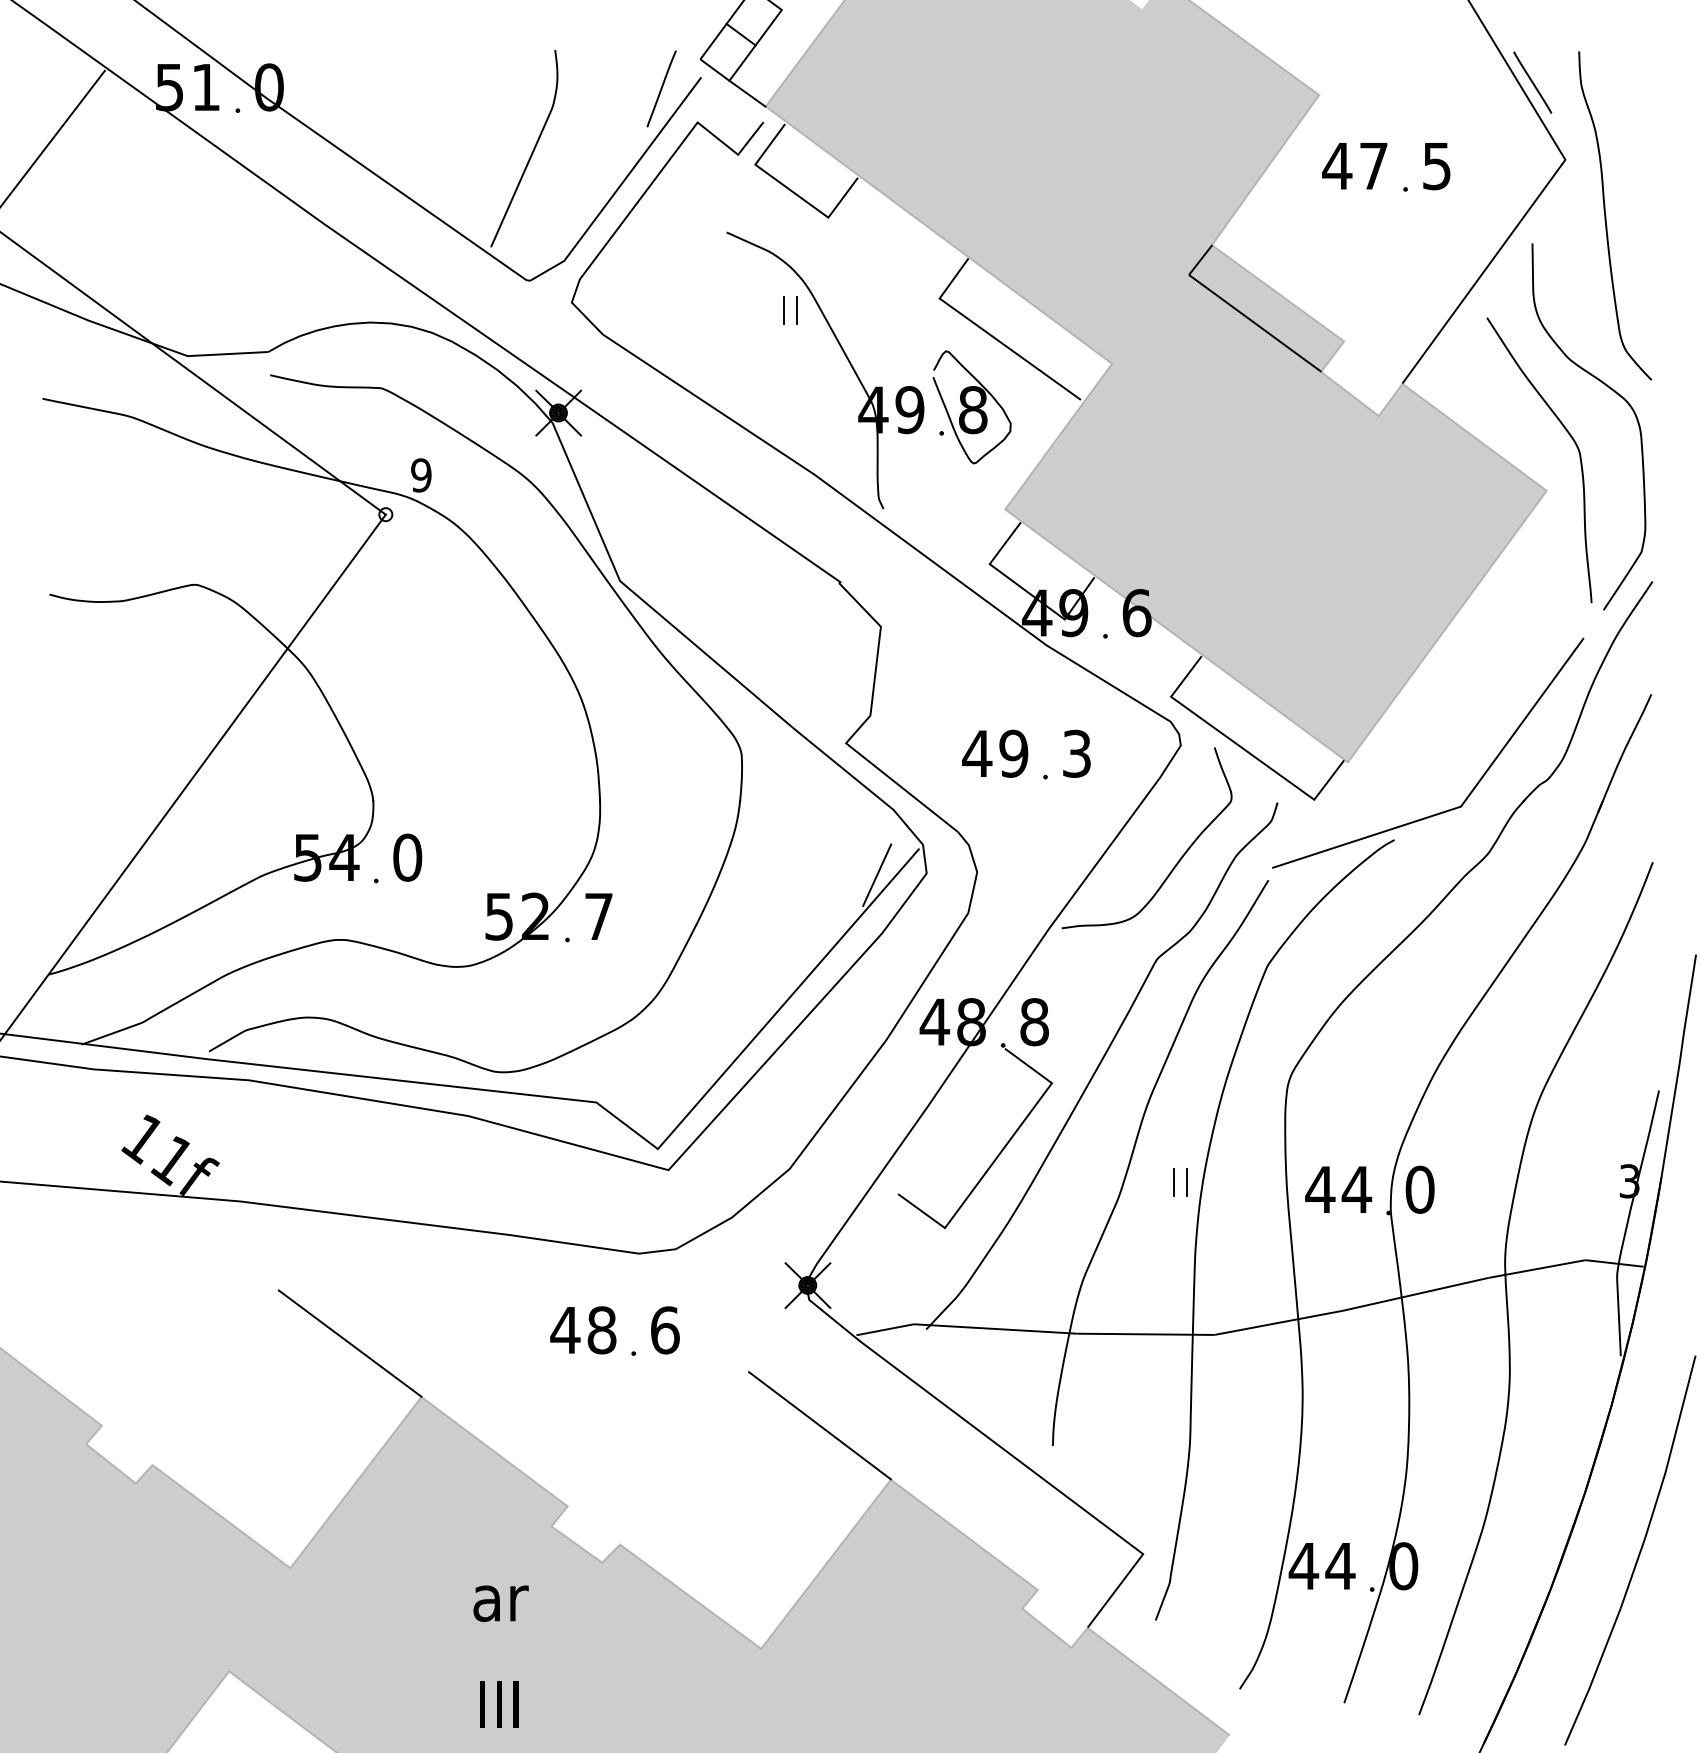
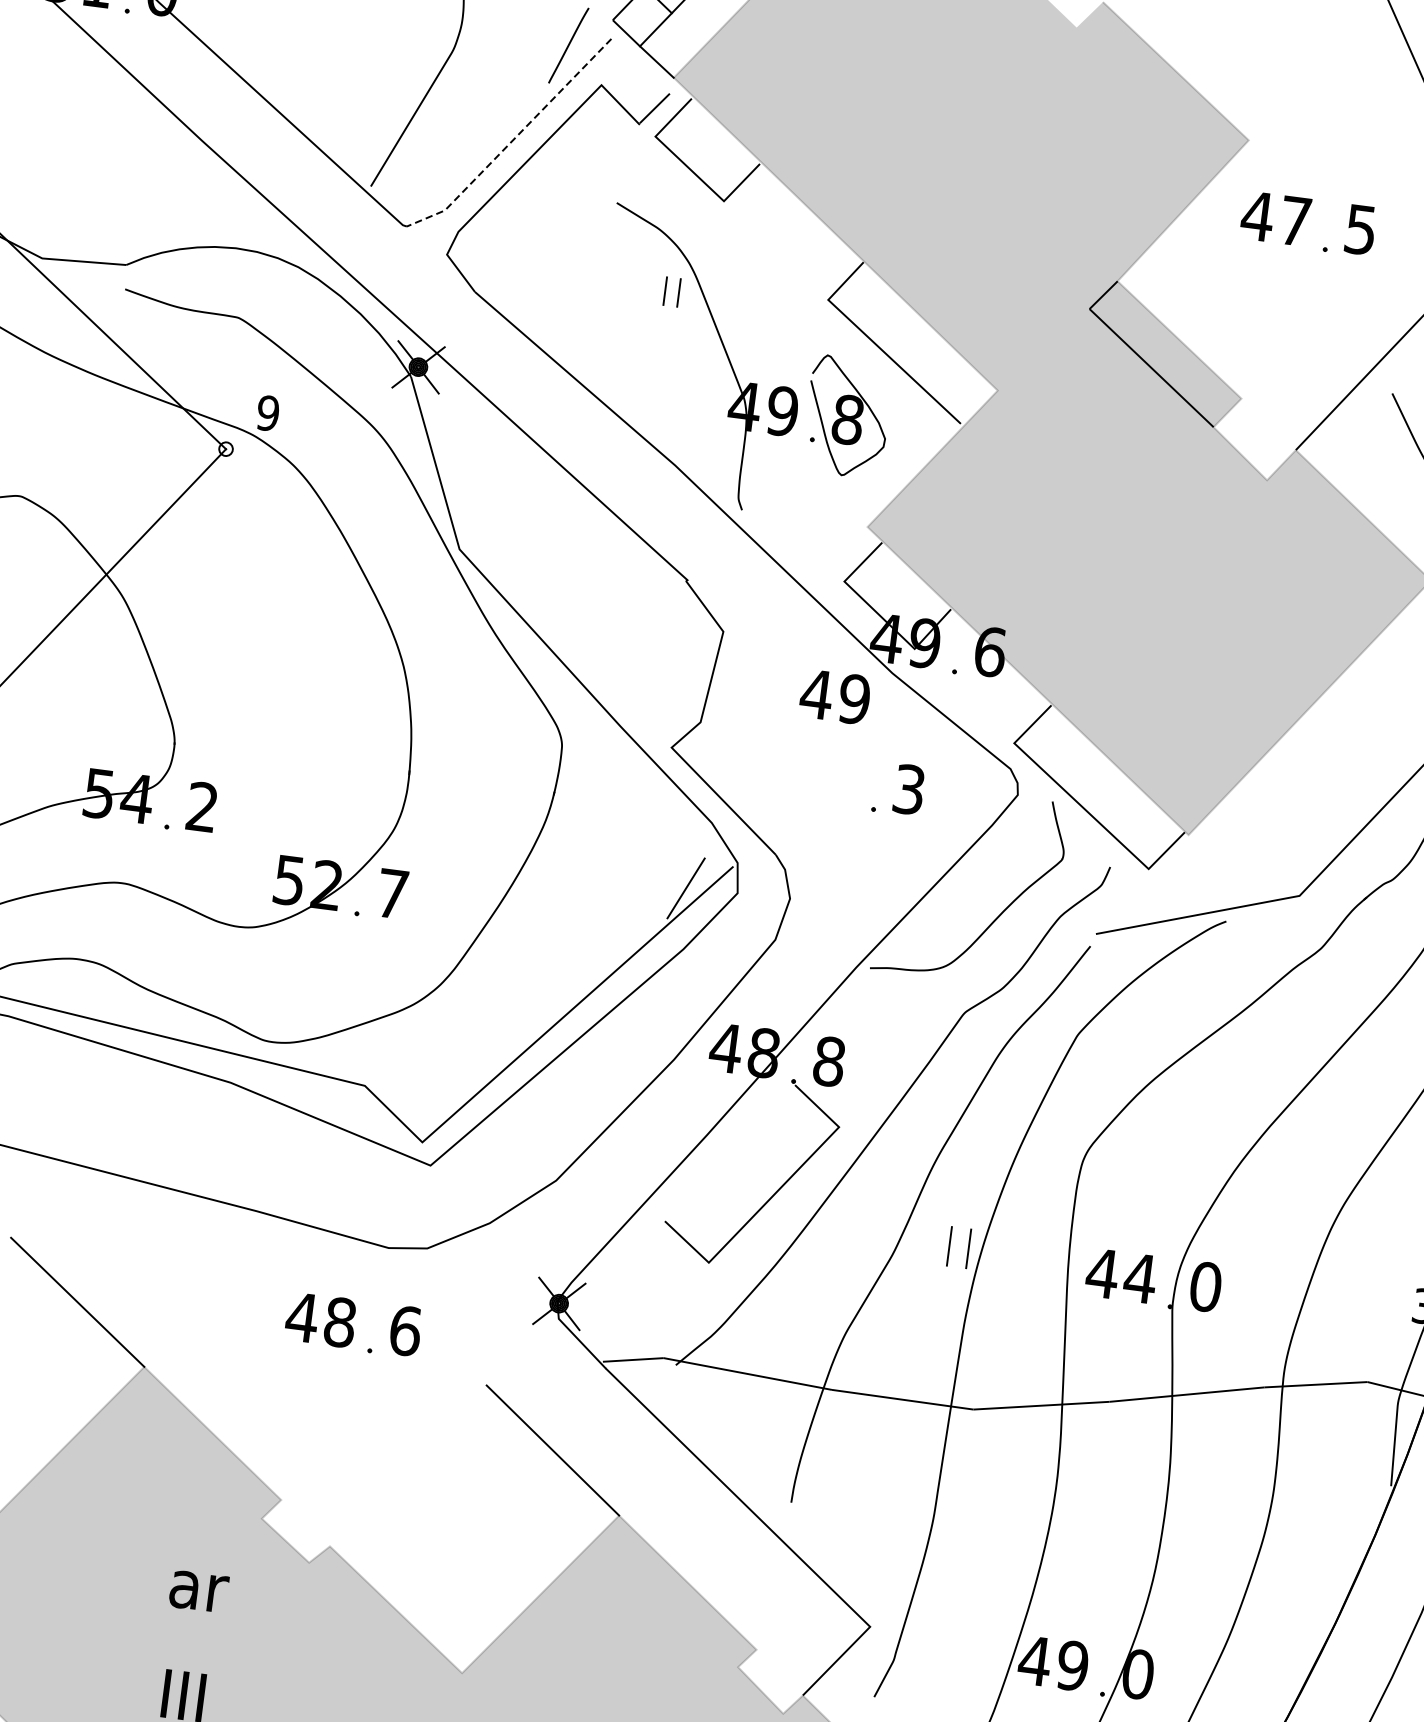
line: (620, 185) -> (513, 140), solid -> dashed
text: (995, 753) -> (835, 696), moved
text: (407, 857) -> (202, 806), 0 -> 2
part: (1180, 1182) -> (958, 1247), size x1.4
text: (1340, 1566) -> (1072, 1666), 44 -> 49

